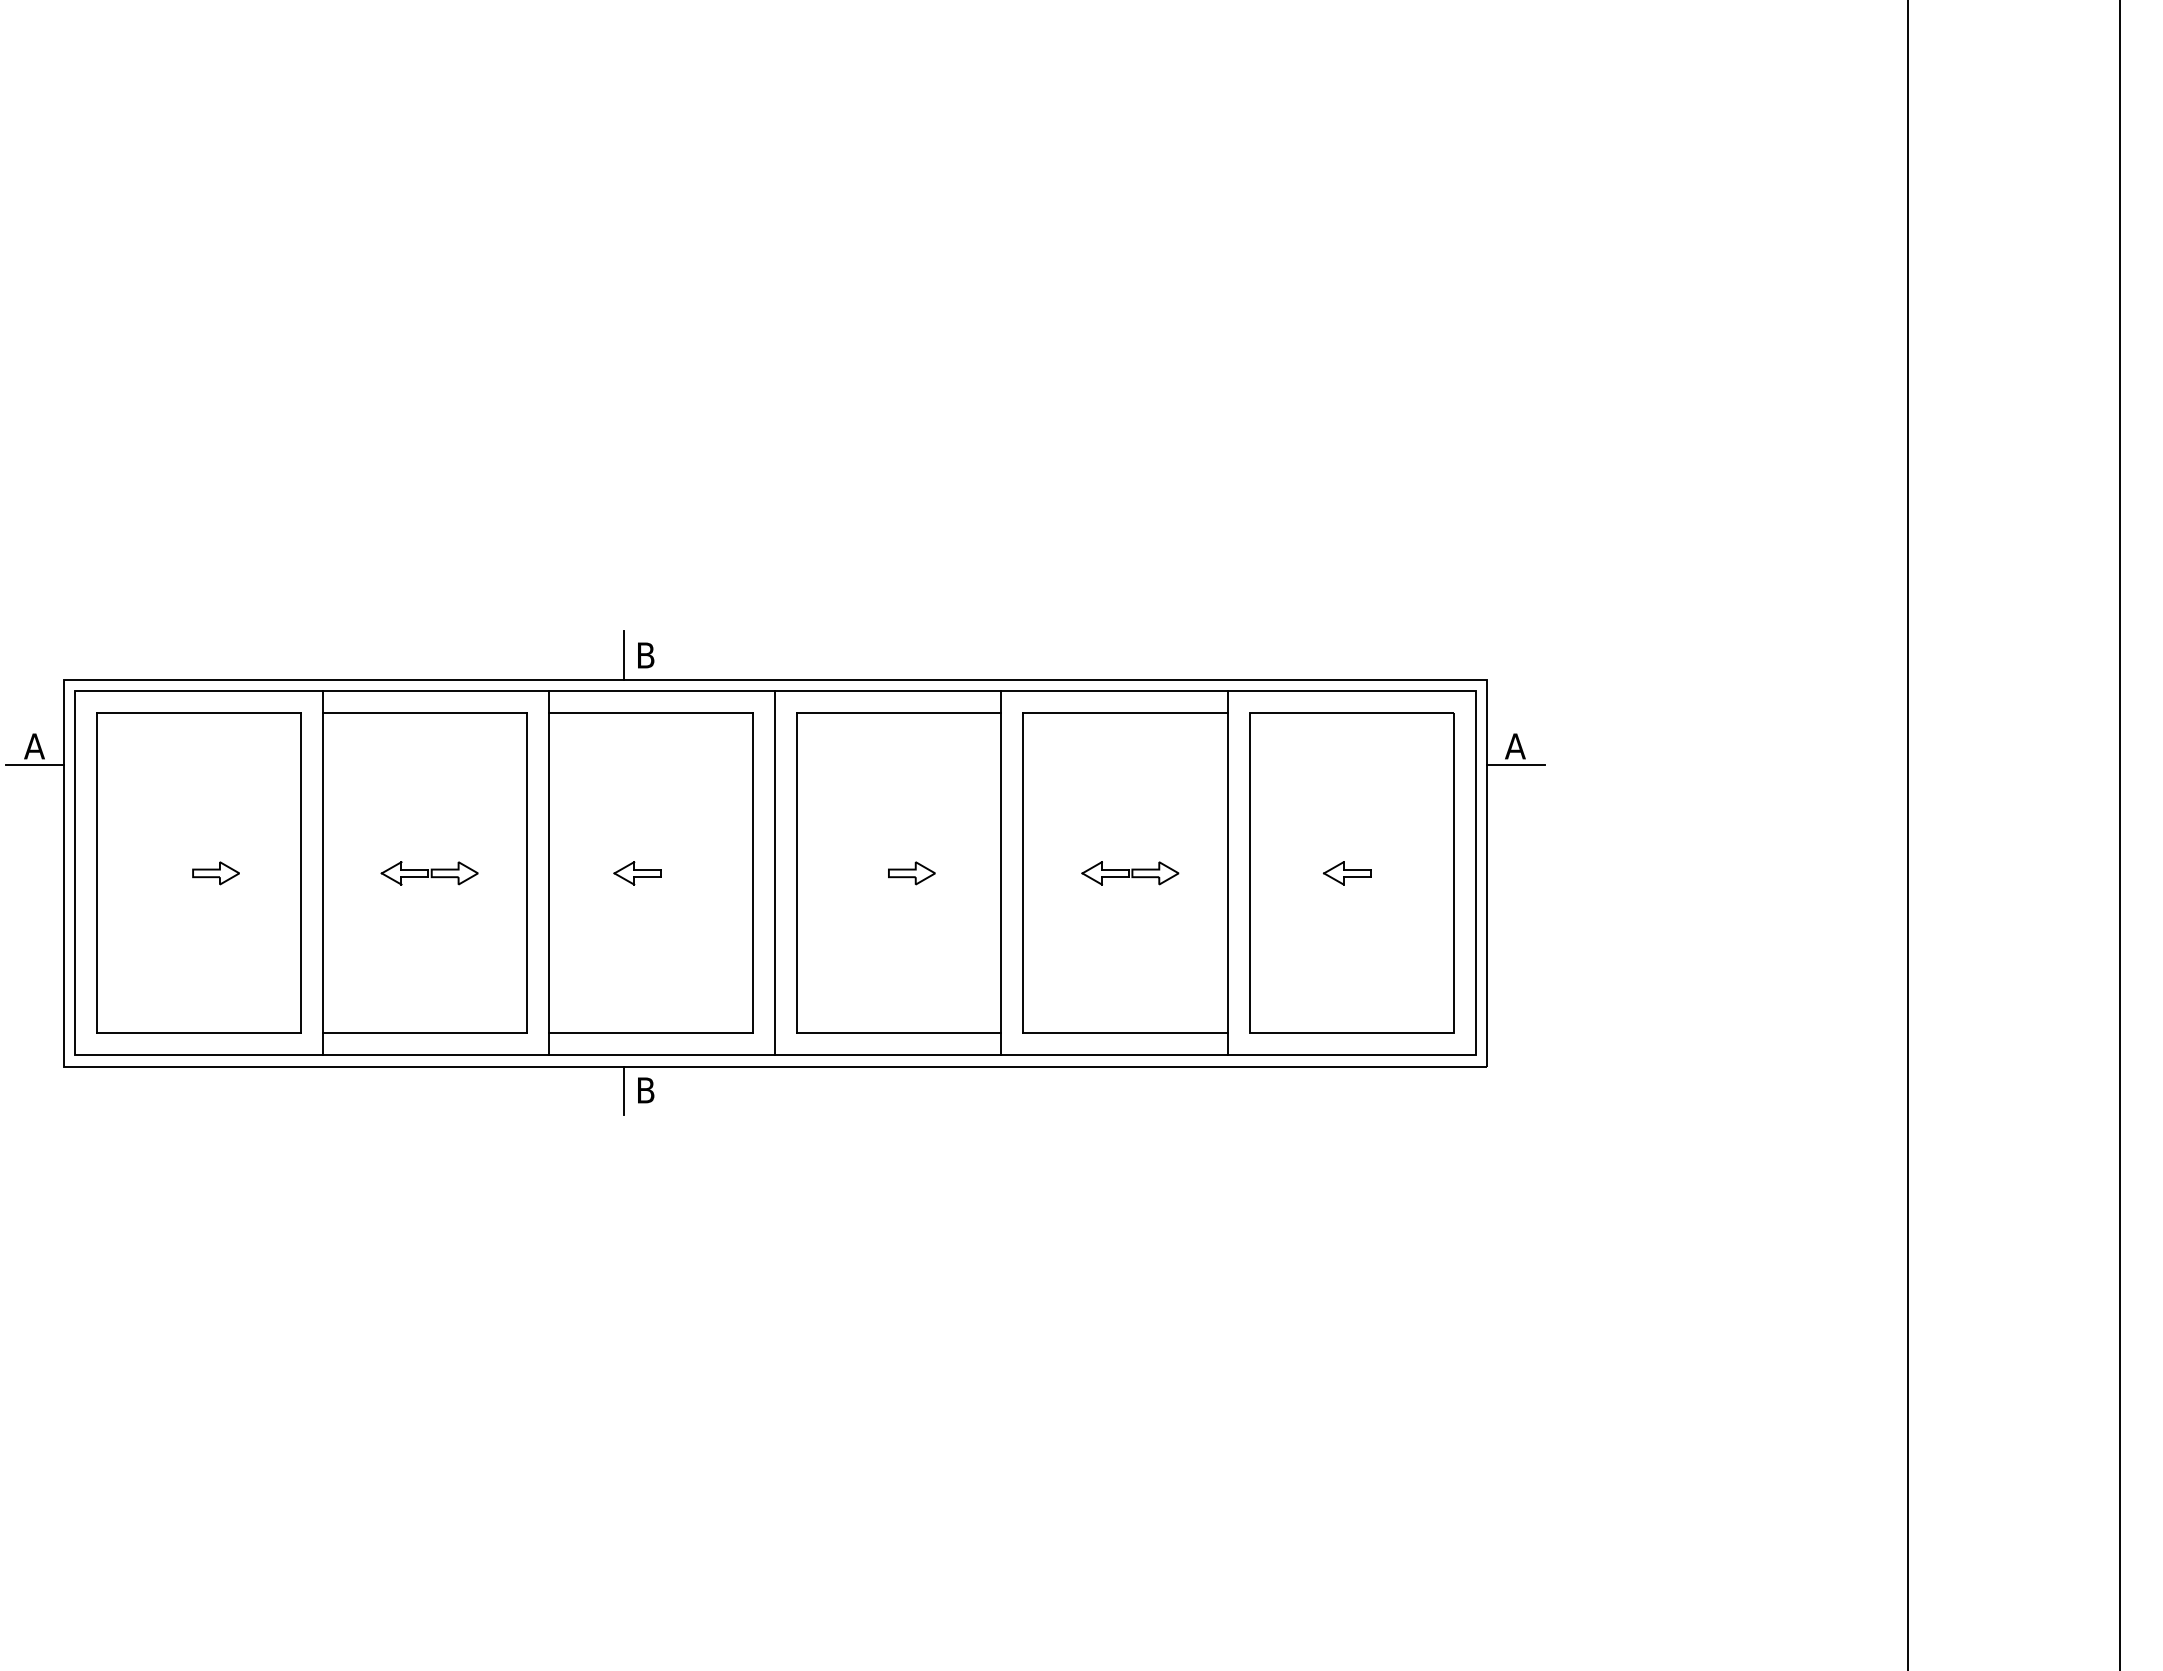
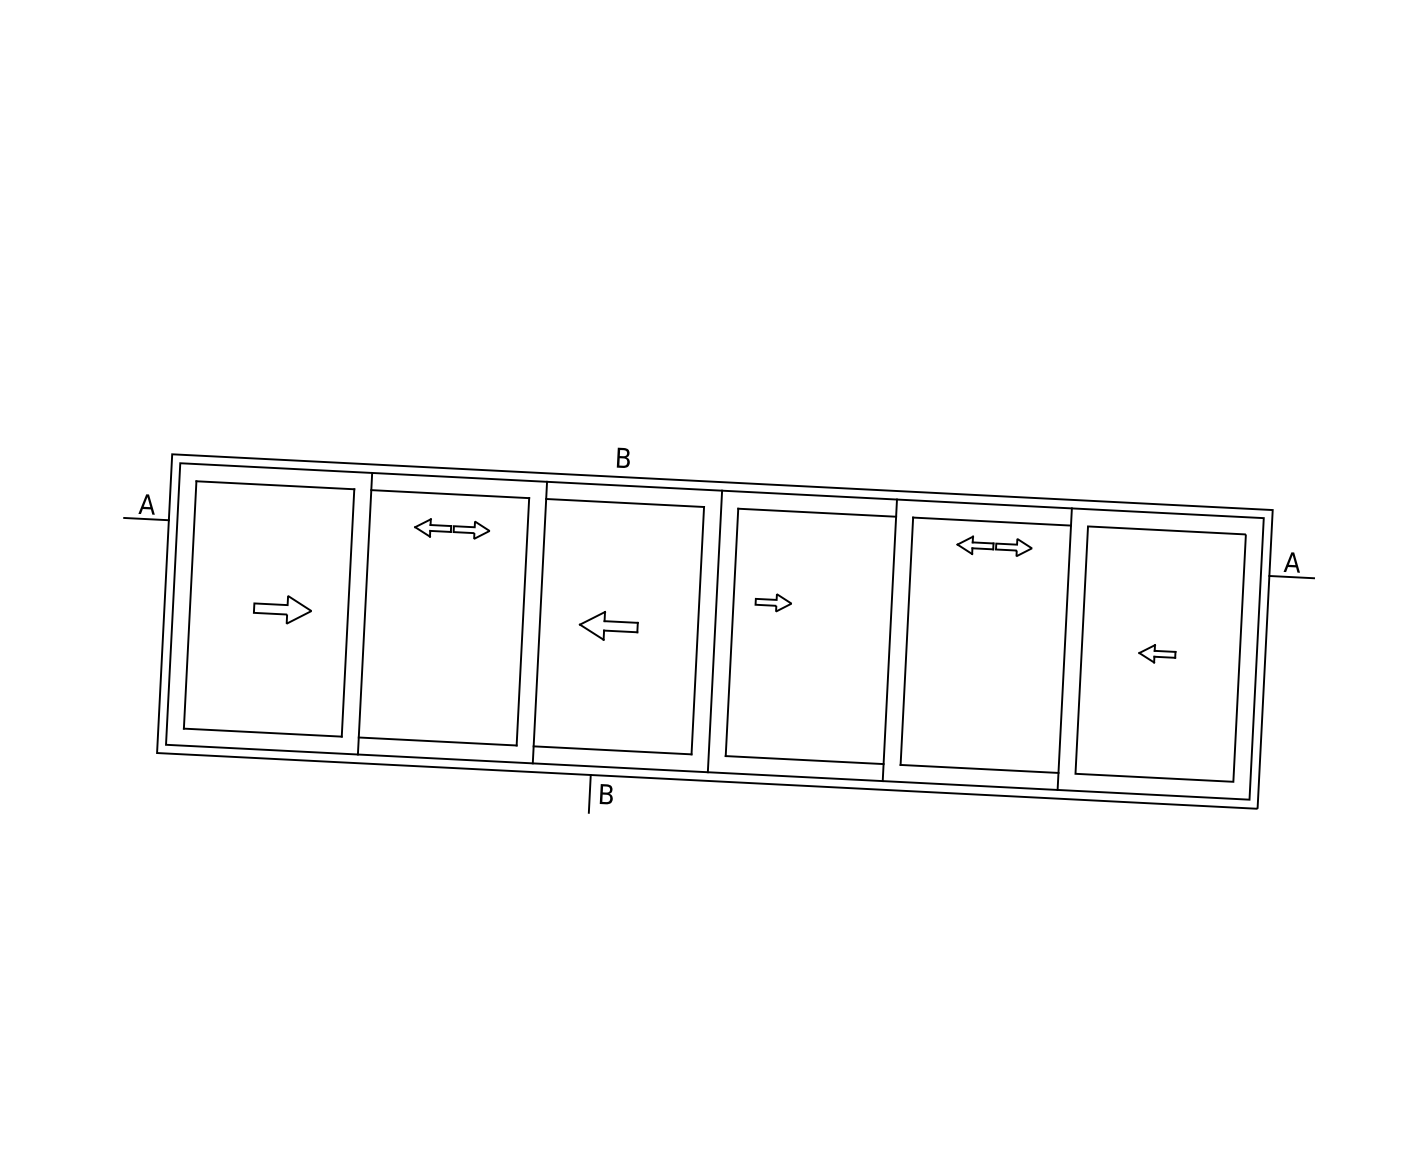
line: (624, 655) -> (606, 457), removed
part: (215, 873) -> (282, 609), size x1.6
part: (429, 873) -> (452, 529), moved
part: (637, 873) -> (608, 626), size x1.6
part: (911, 873) -> (773, 602), moved
part: (1130, 873) -> (994, 546), moved

